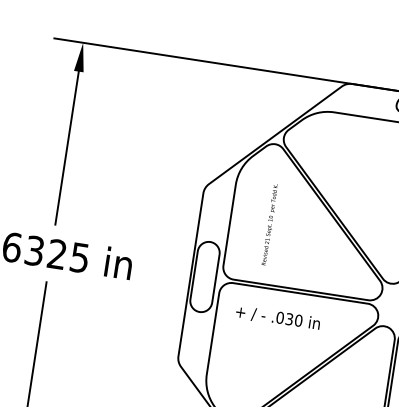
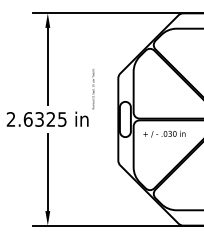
text: (269, 226) -> (93, 89), moved

